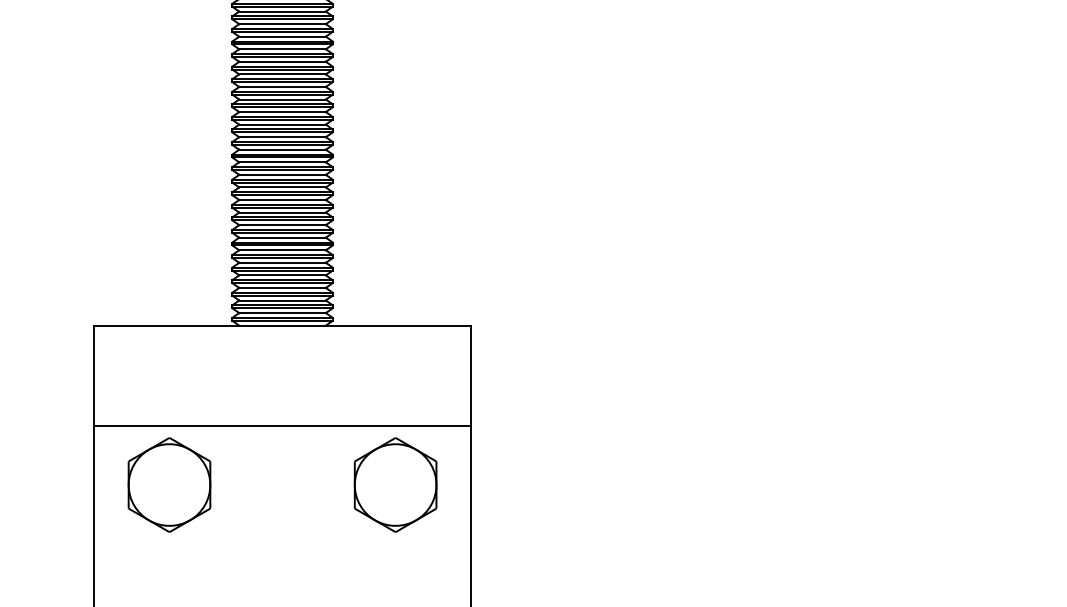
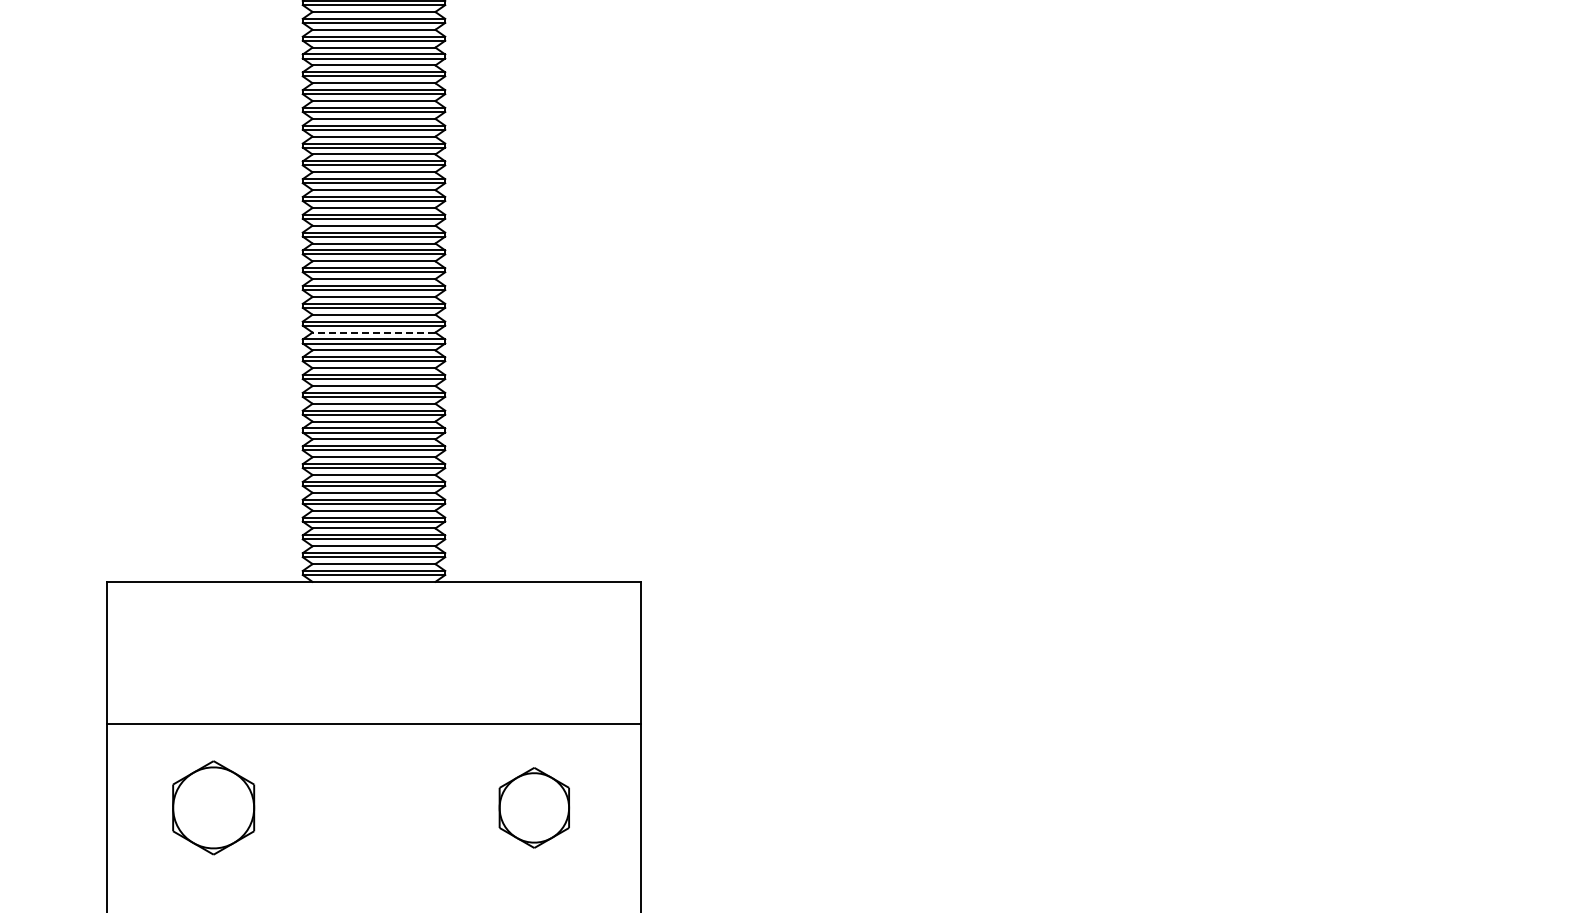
line: (282, 149) -> (373, 332), solid -> dashed
part: (169, 484) -> (213, 807), size x0.7
part: (395, 484) -> (534, 807), size x0.6

